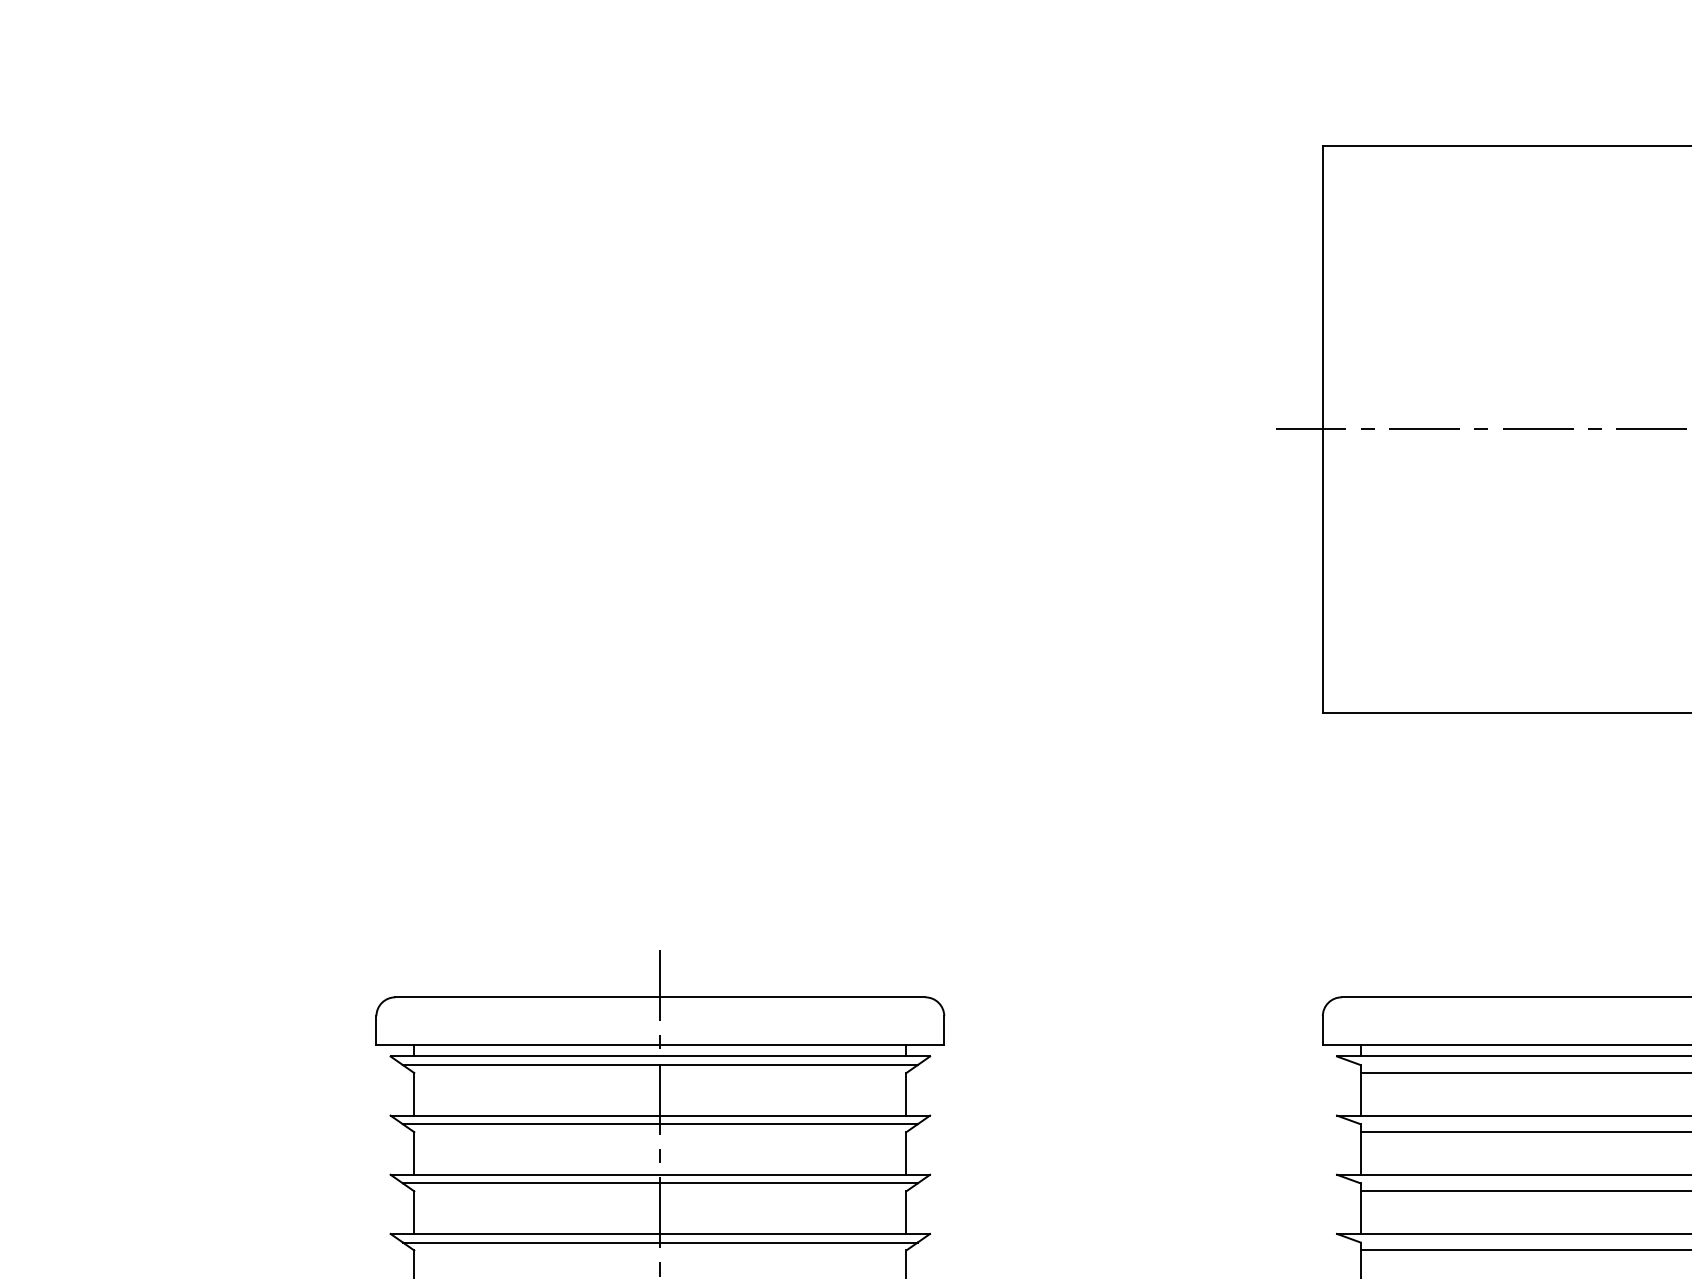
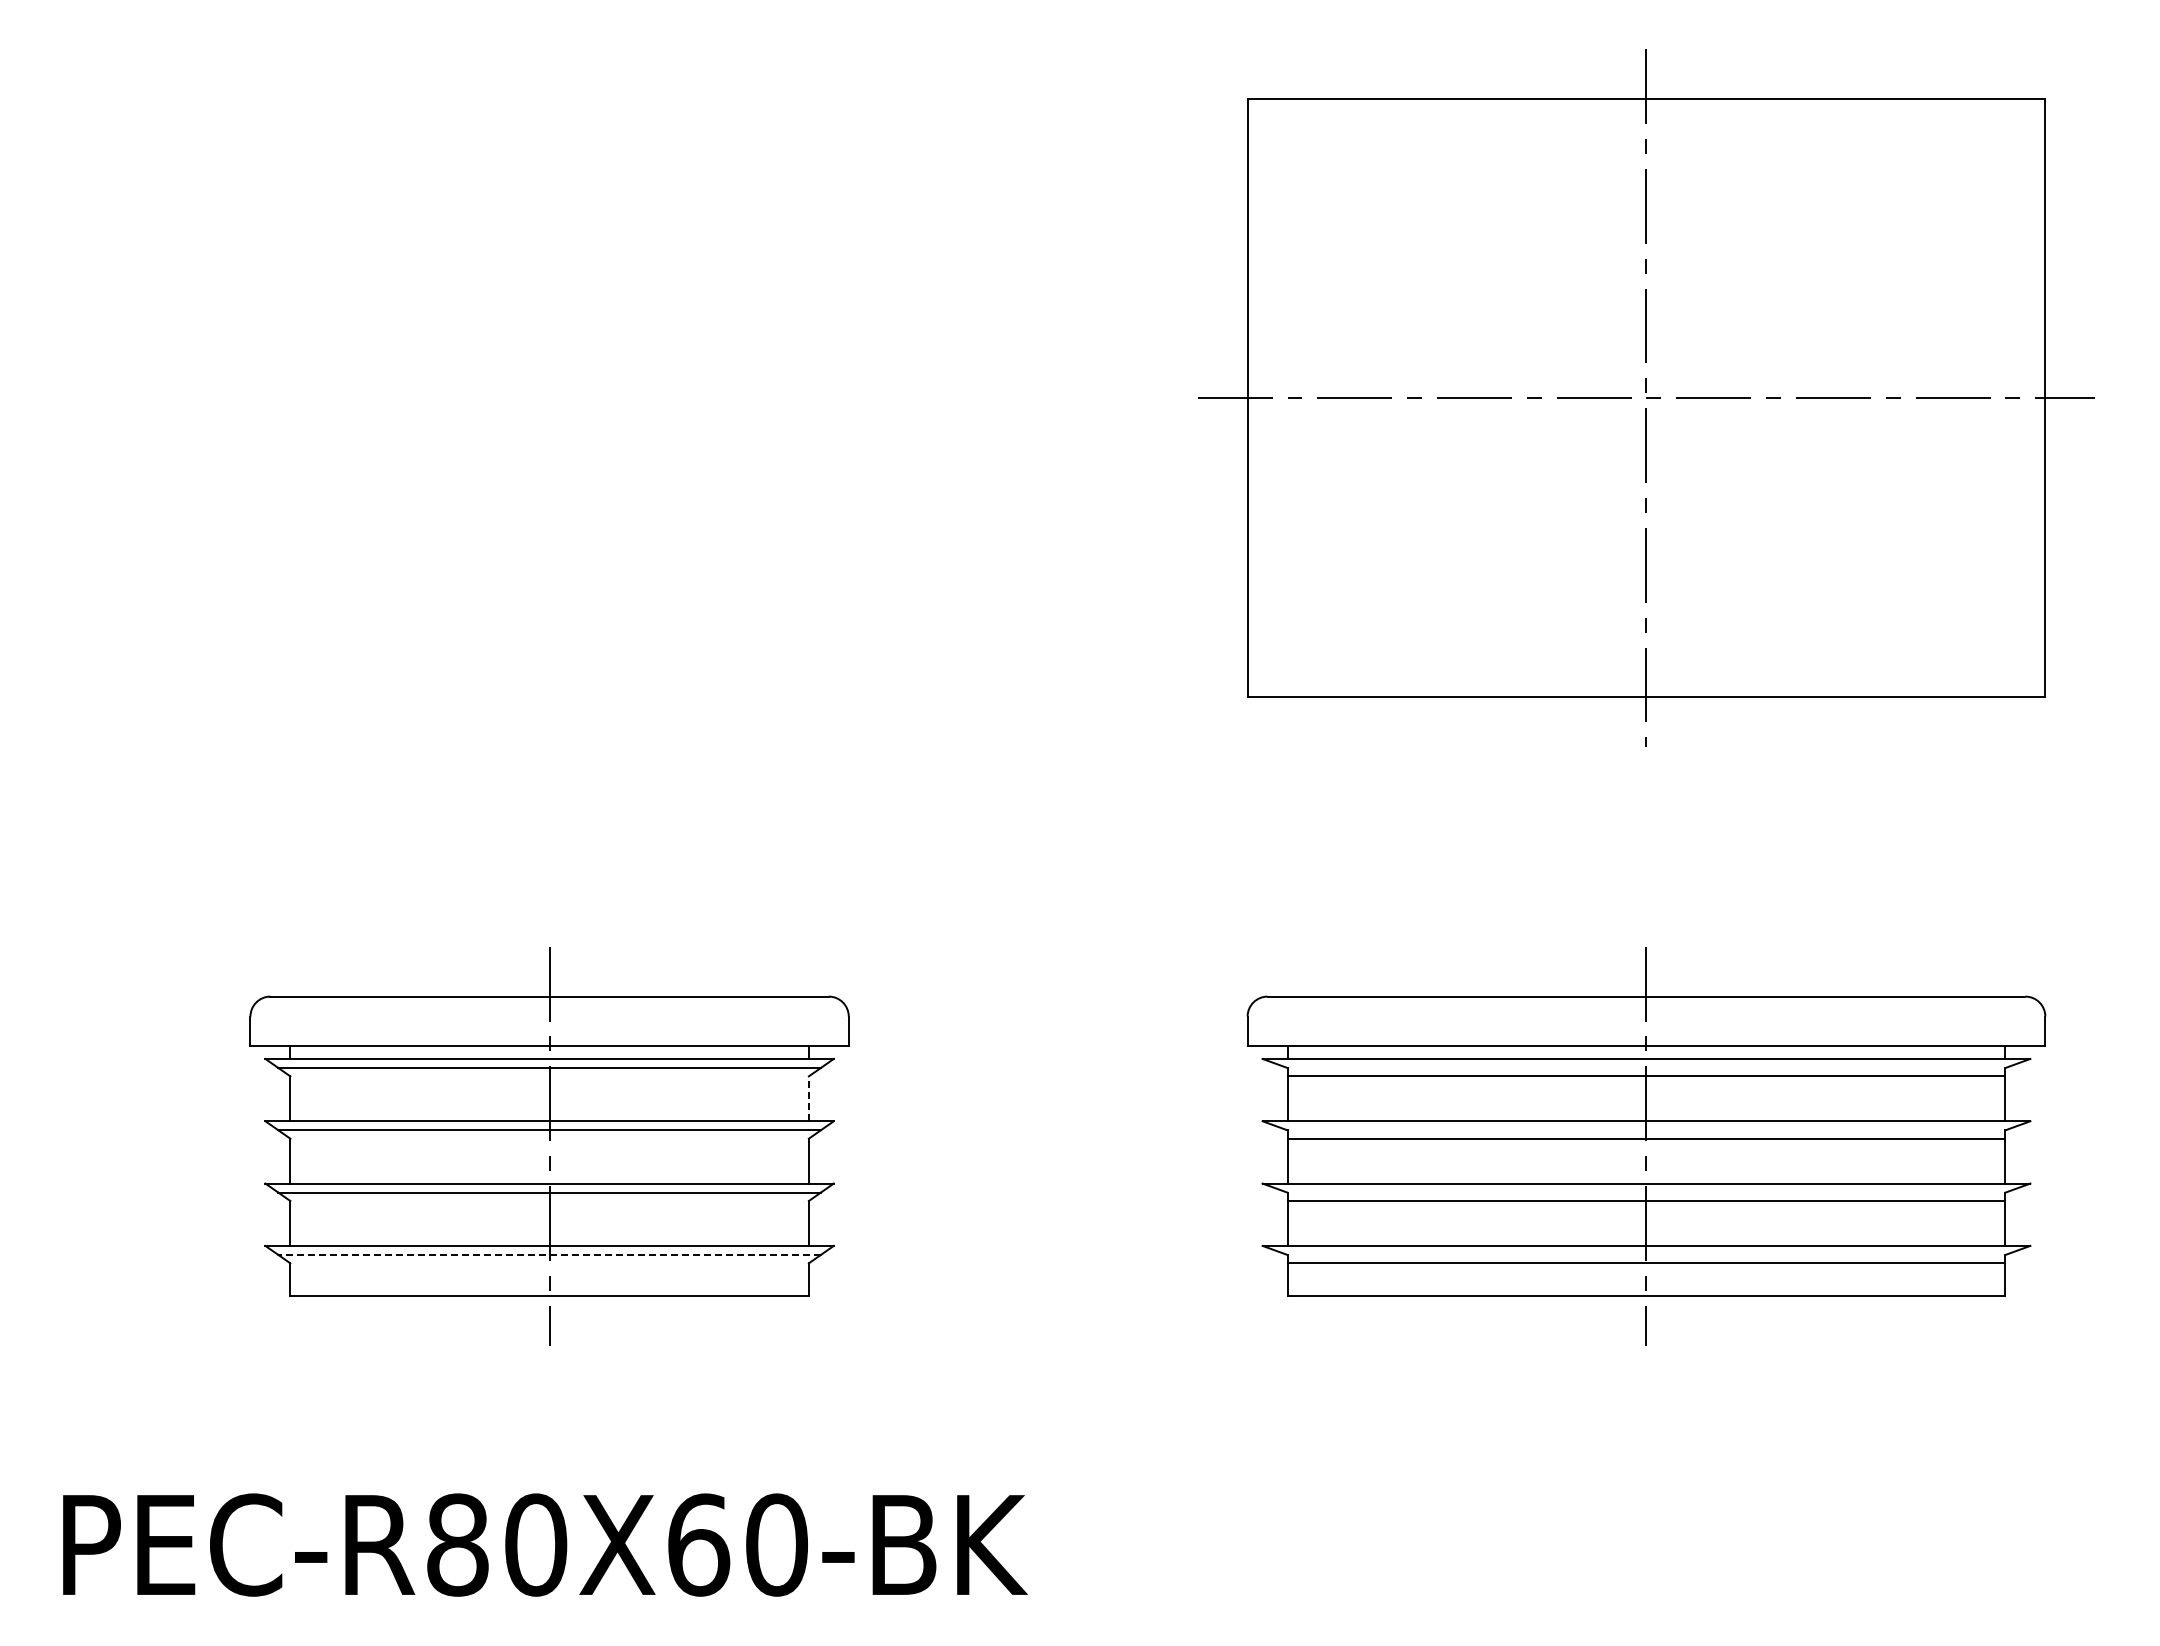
line: (906, 1094) -> (808, 1098), solid -> dashed
line: (660, 1242) -> (549, 1254), solid -> dashed

